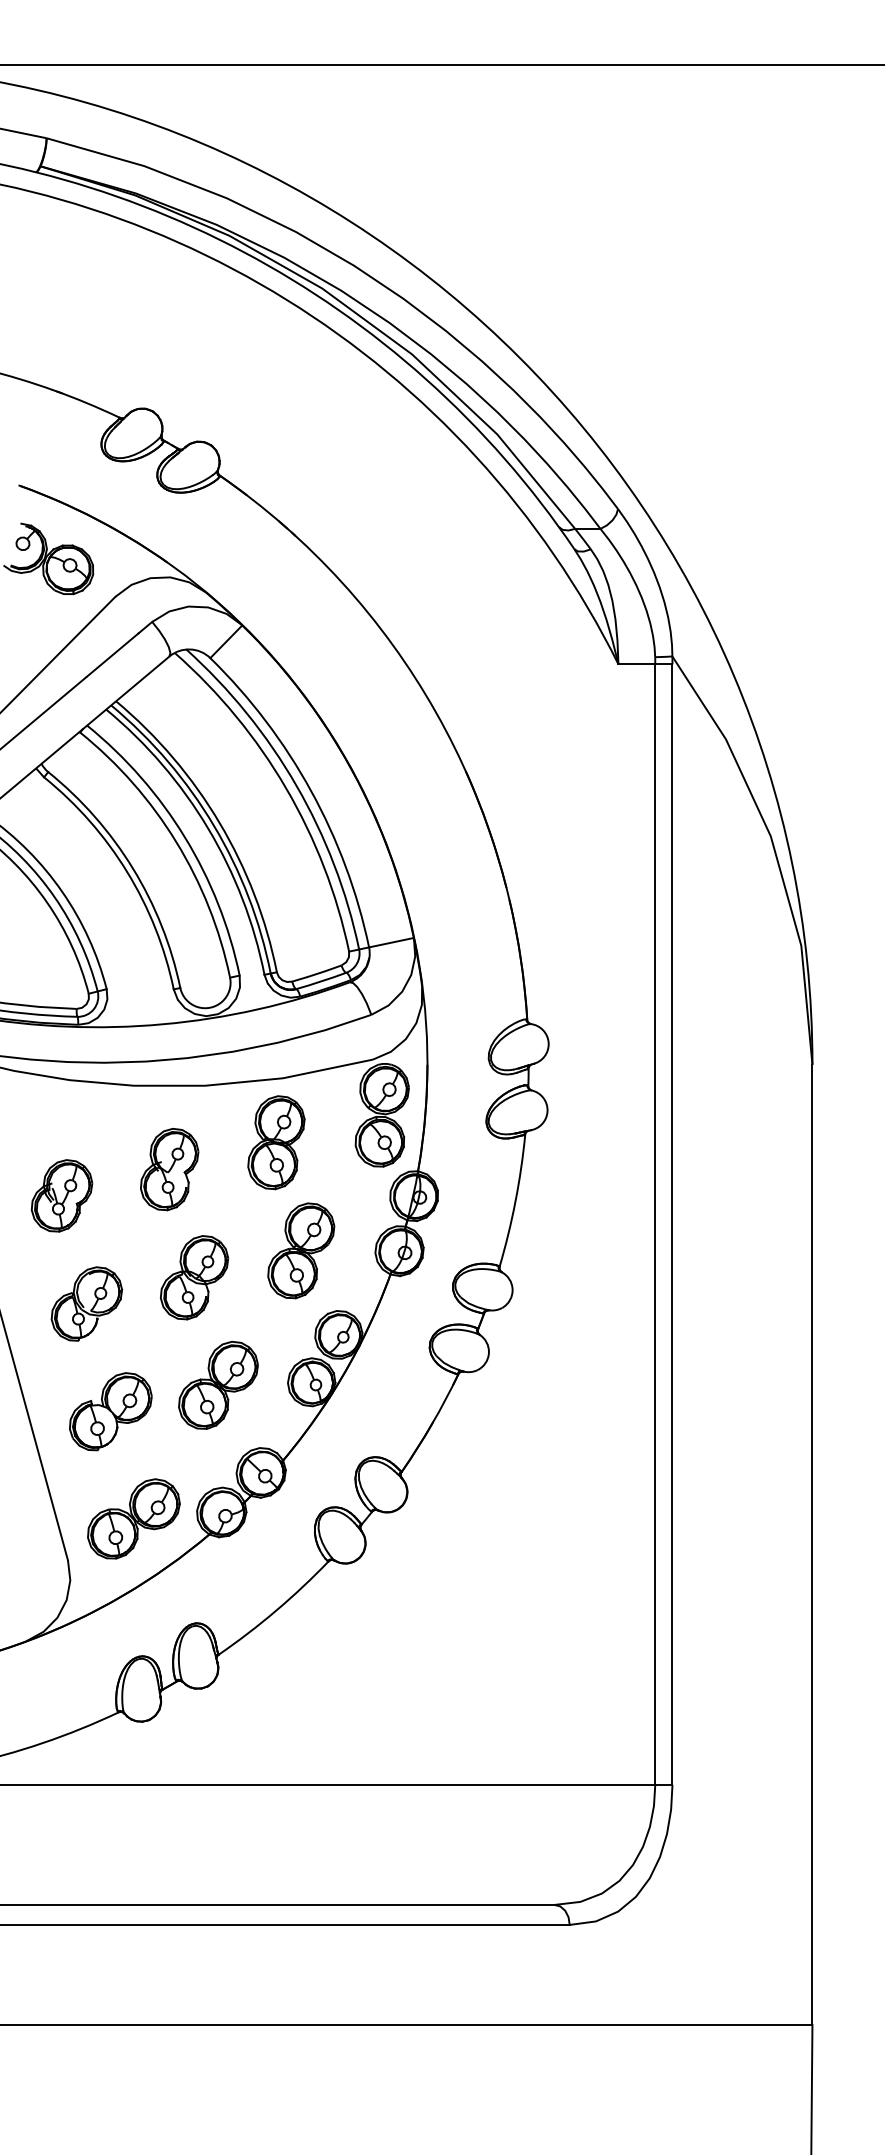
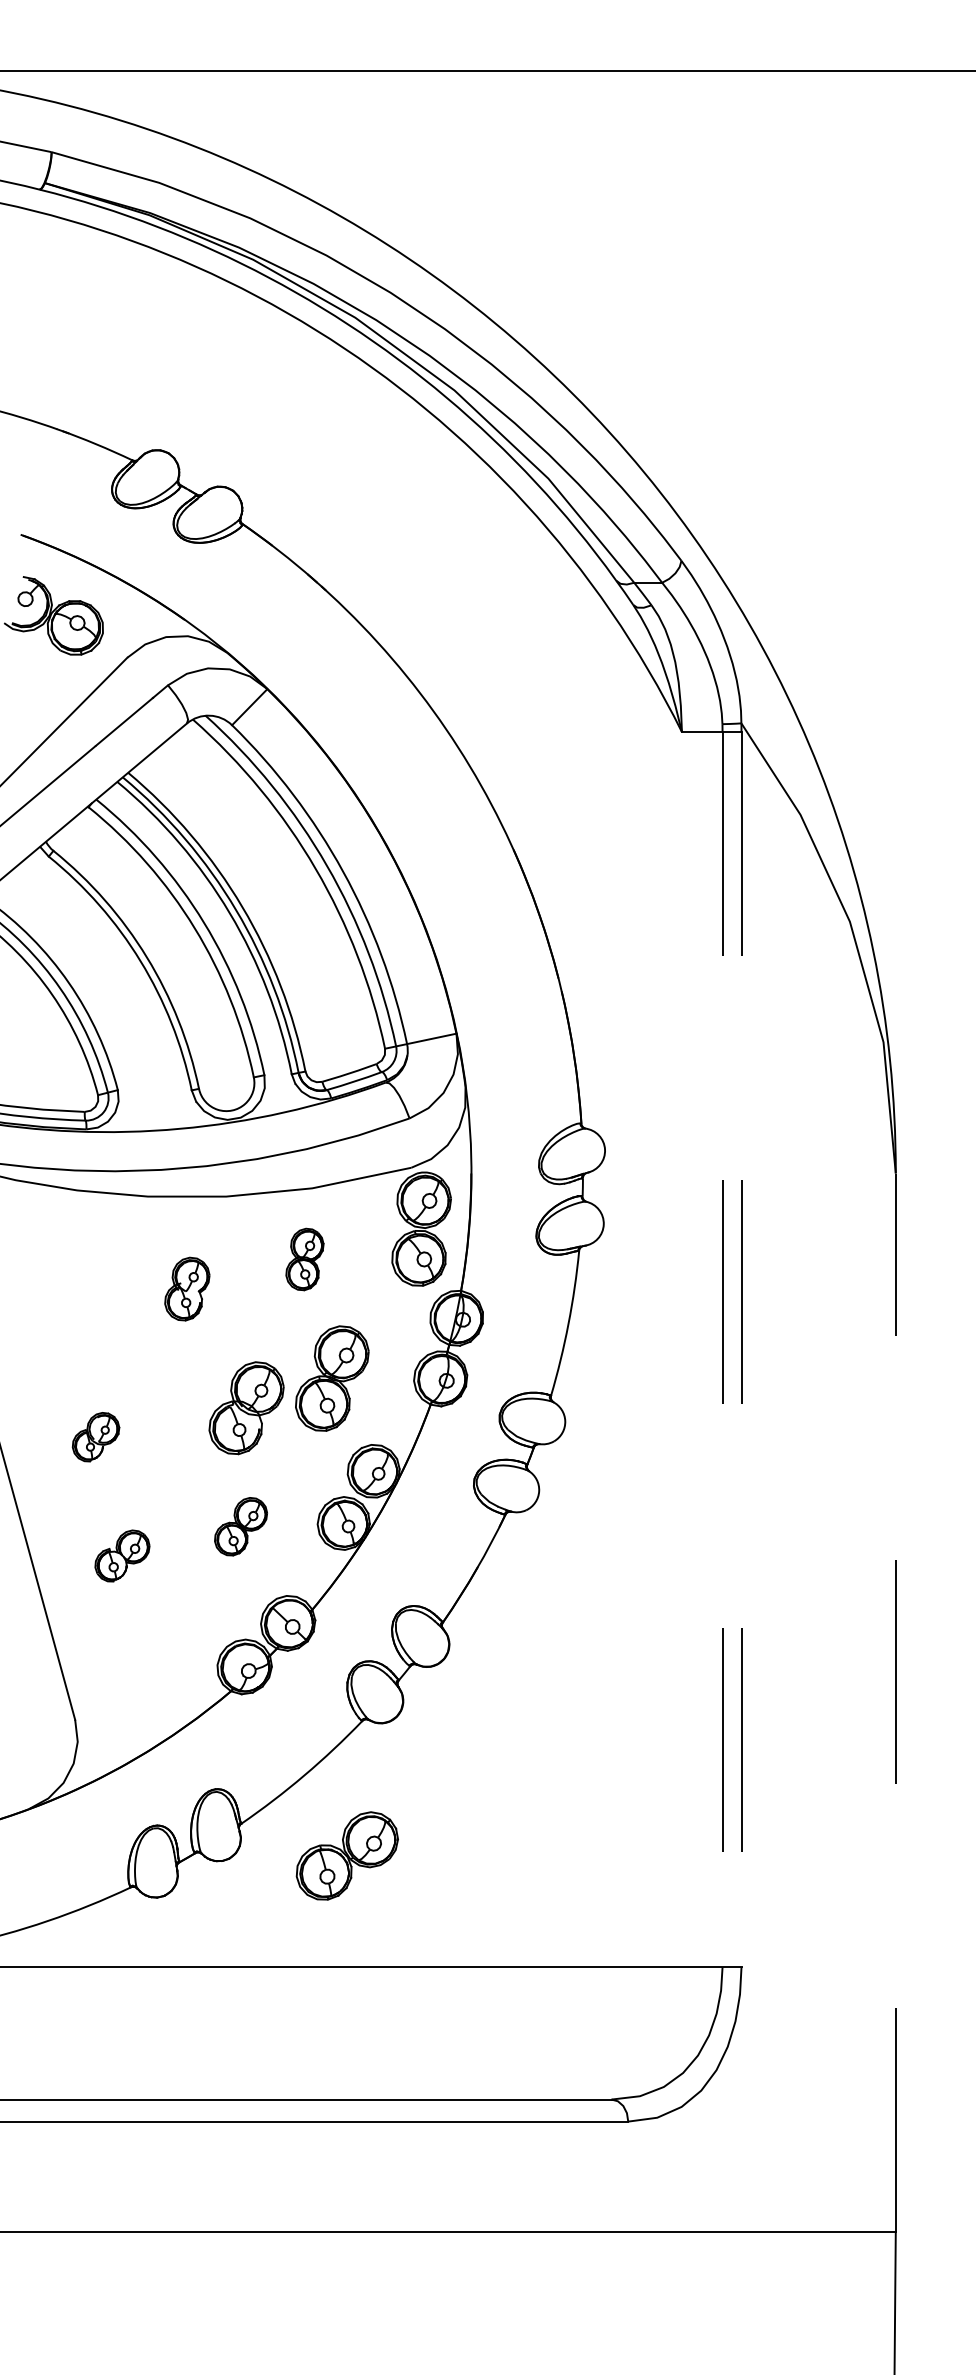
part: (276, 1142) -> (305, 1259), size x0.6
part: (169, 1169) -> (187, 1288), size x0.7
part: (61, 1195) -> (68, 1317), removed
line: (655, 1225) -> (722, 1350), solid -> dashed
line: (672, 1225) -> (741, 1350), solid -> dashed
part: (194, 1277) -> (246, 1407), moved
part: (86, 1303) -> (95, 1436), size x0.6
part: (218, 1384) -> (241, 1525), size x0.6
part: (110, 1411) -> (122, 1555), size x0.6
part: (133, 1518) -> (346, 1855), moved
line: (812, 1544) -> (895, 1702), solid -> dashed

